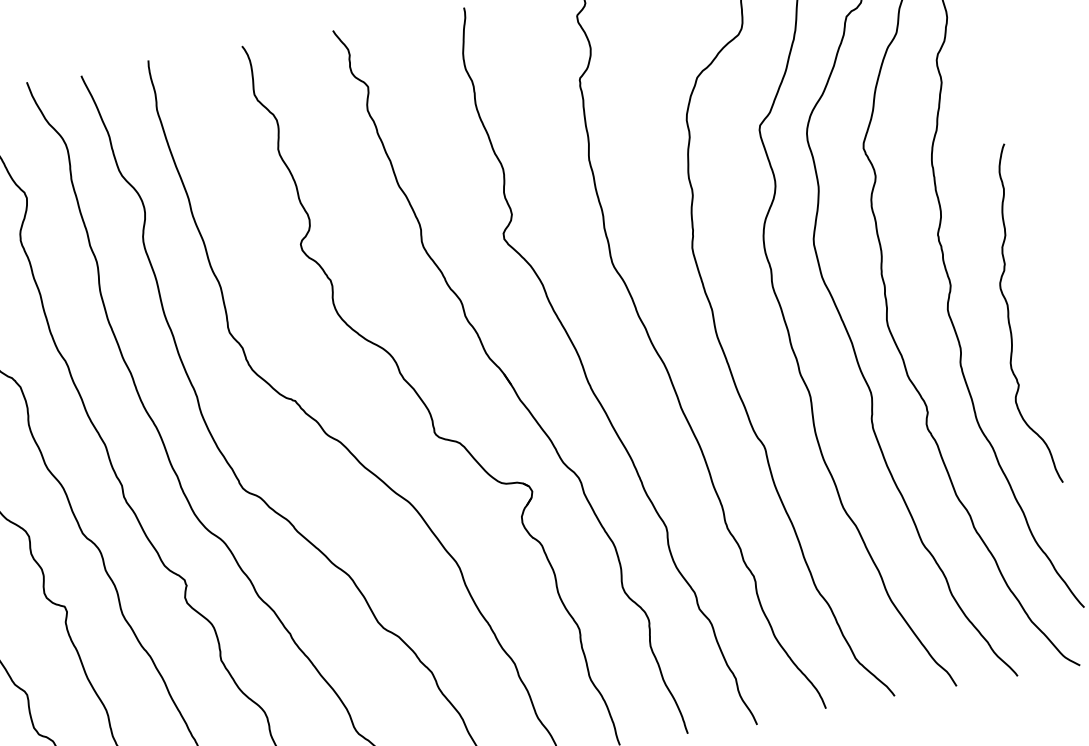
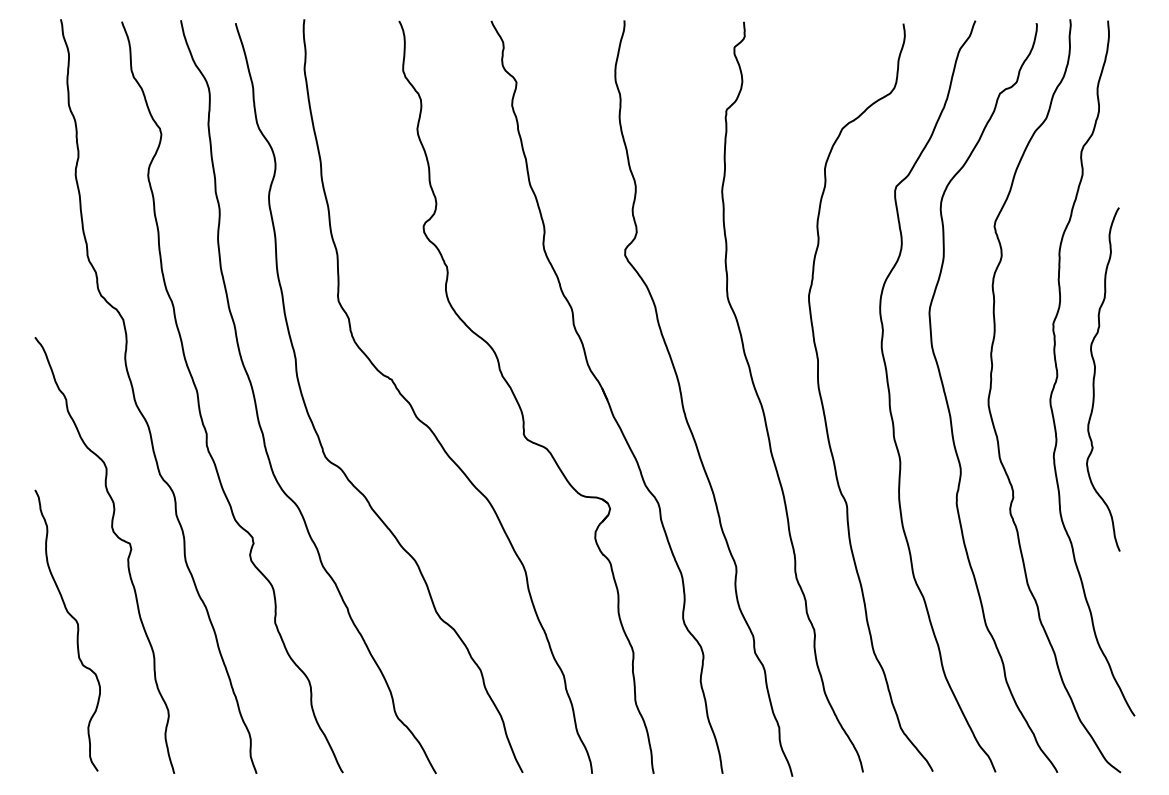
curve: (1009, 314) -> (1095, 376), moved

